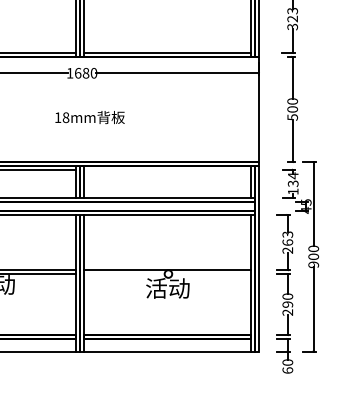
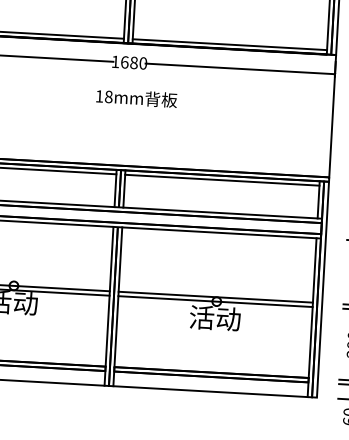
text: (89, 117) -> (136, 98), moved
line: (166, 169) -> (221, 179), added
line: (166, 274) -> (214, 302), added

